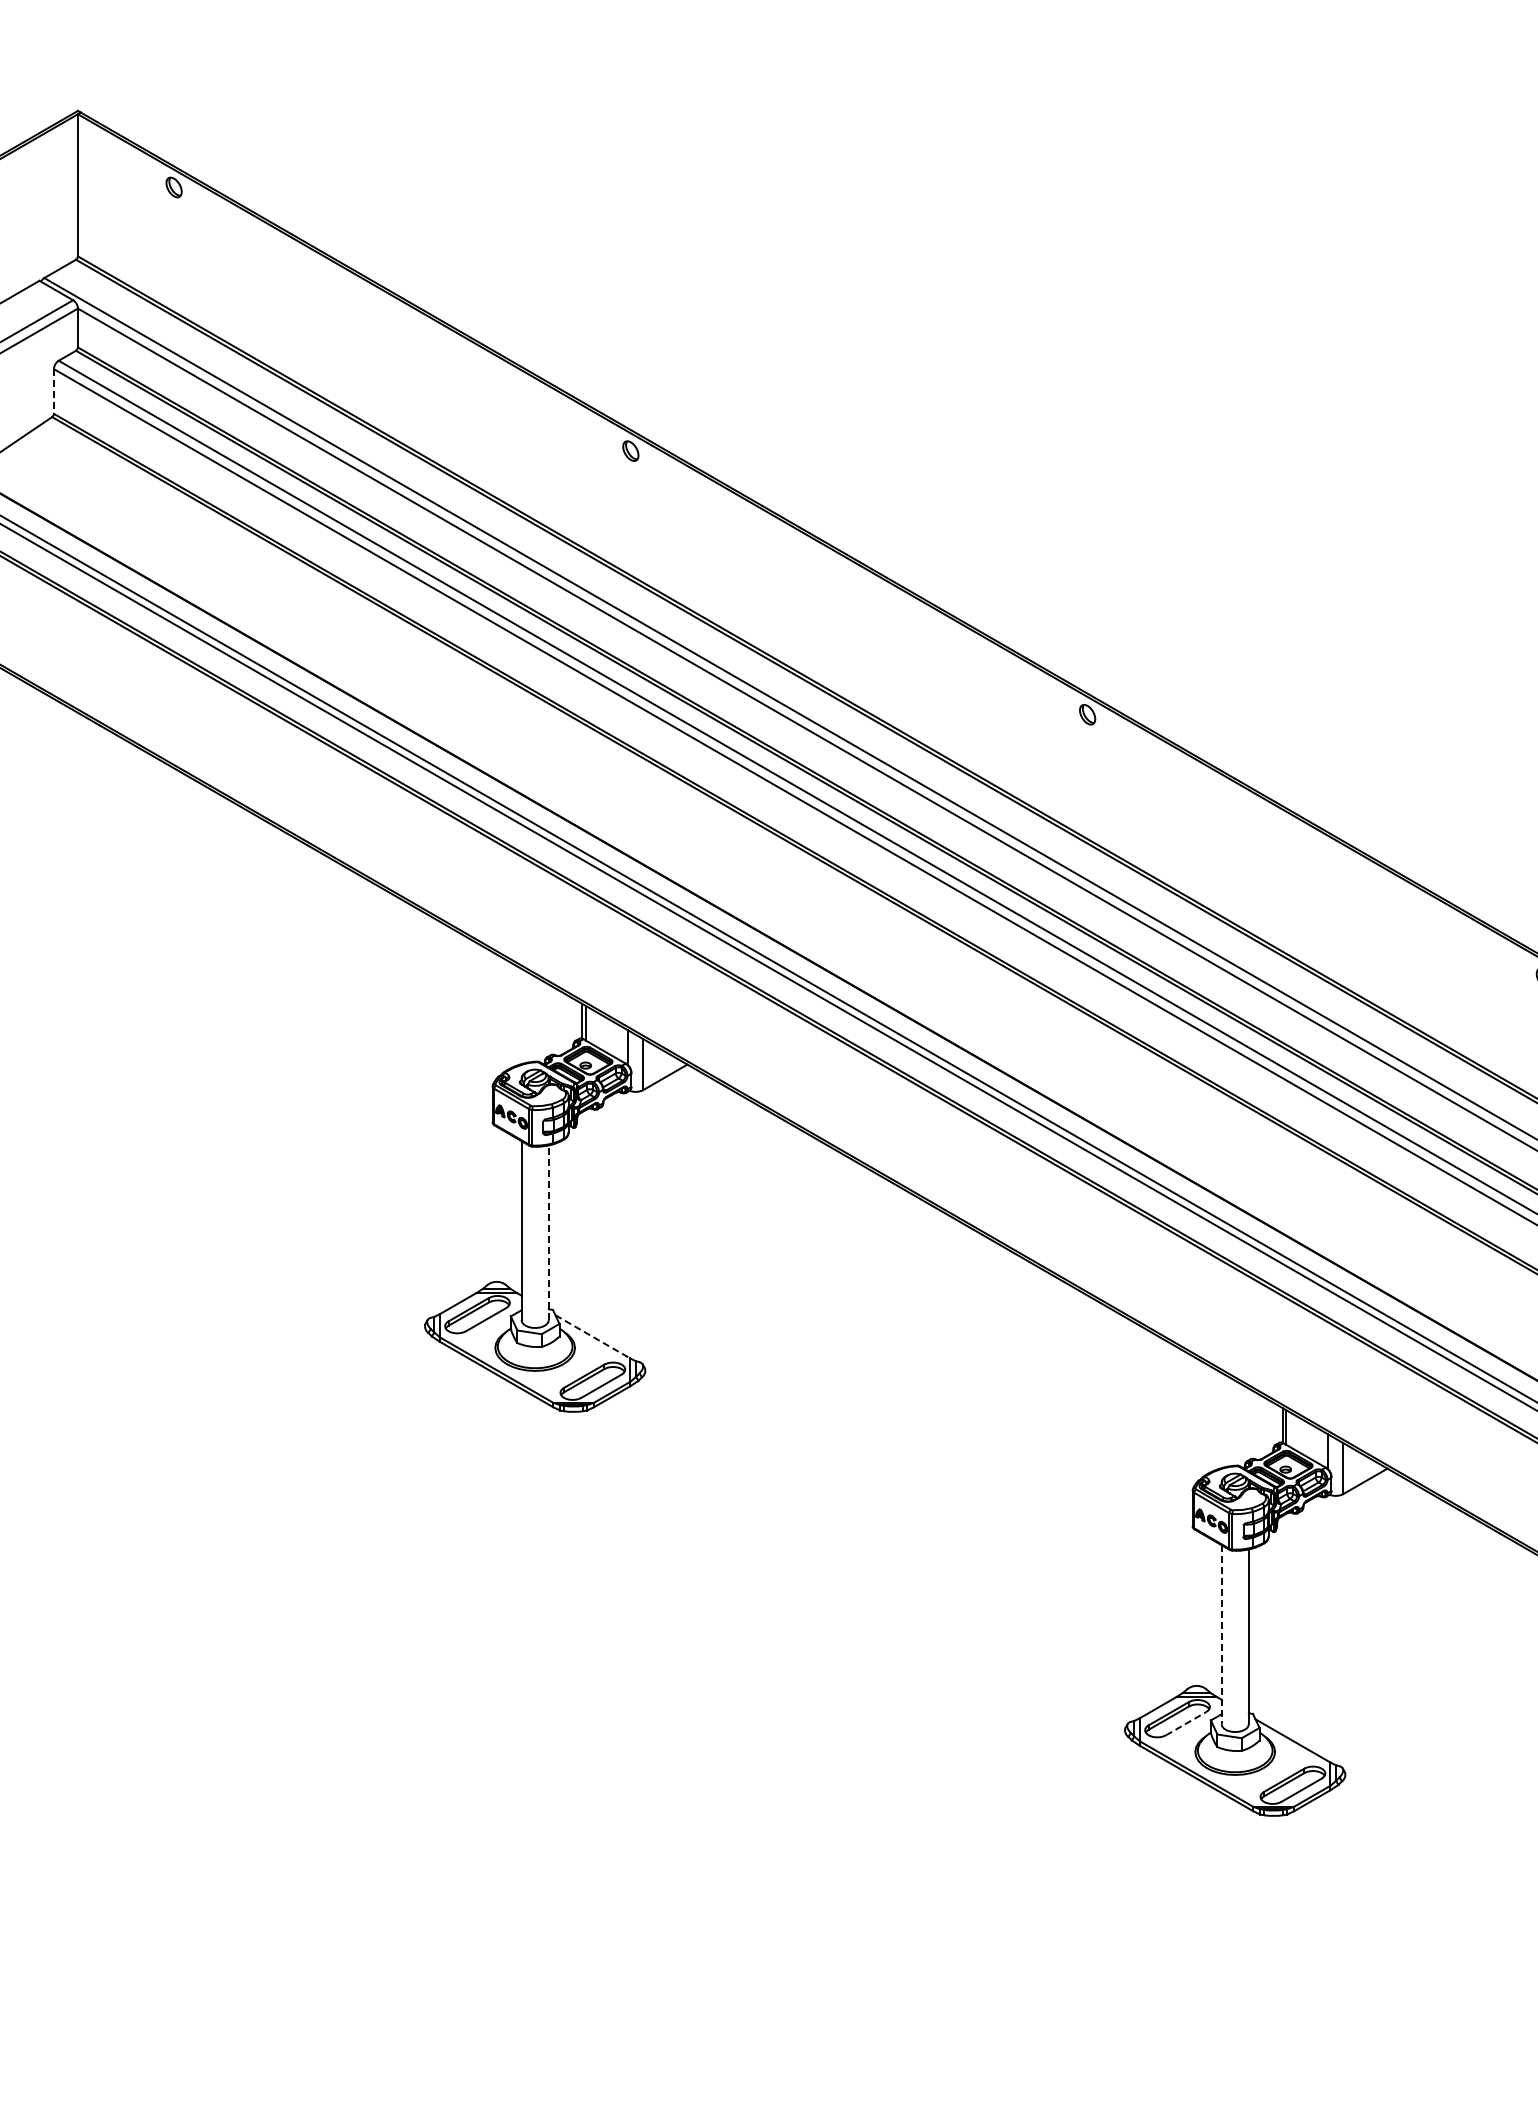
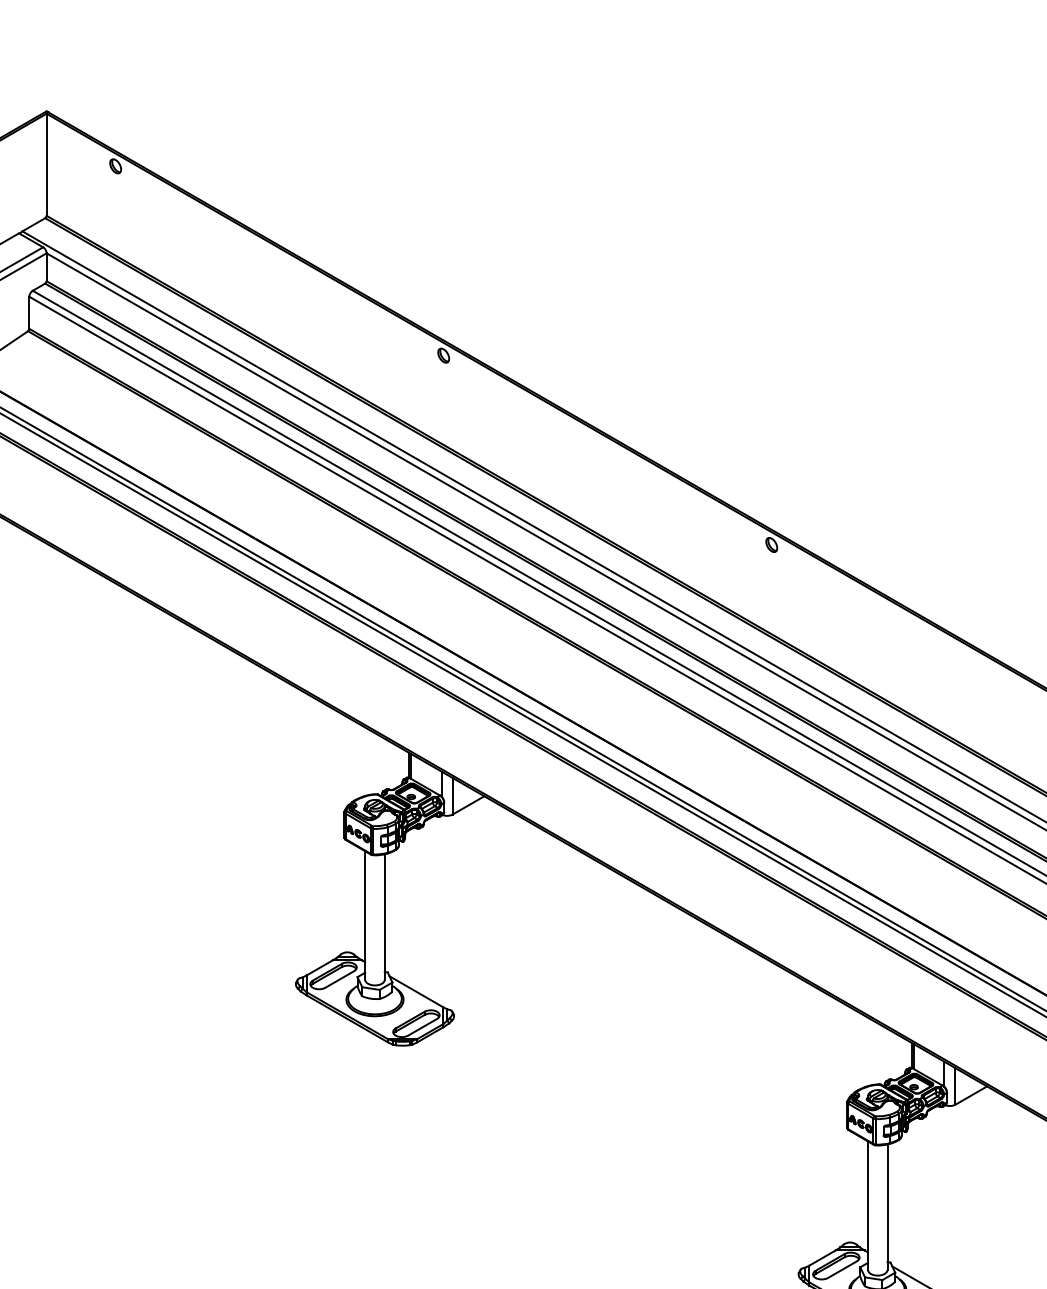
line: (53, 391) -> (29, 312), dashed -> solid
line: (548, 1232) -> (384, 916), dashed -> solid
line: (593, 1337) -> (416, 992), dashed -> solid
line: (1221, 1634) -> (867, 1205), dashed -> solid
line: (1186, 1723) -> (842, 1269), dashed -> solid

